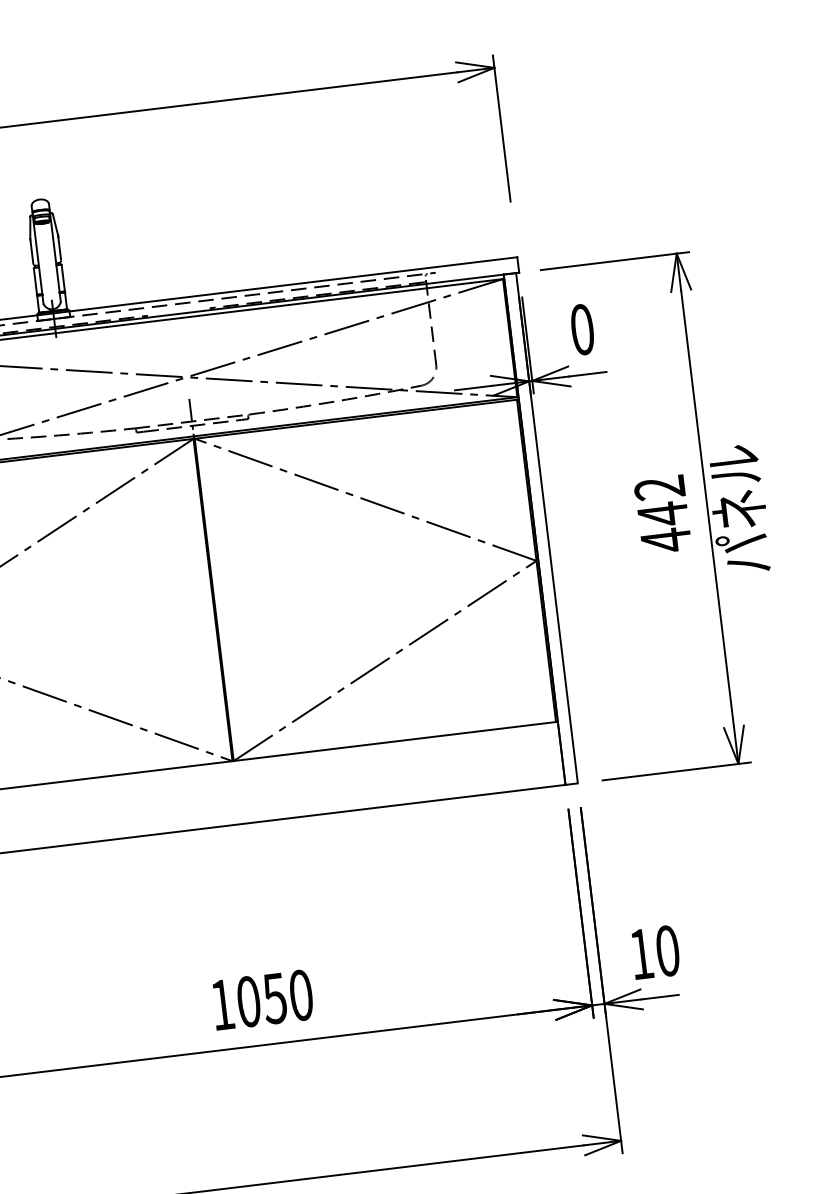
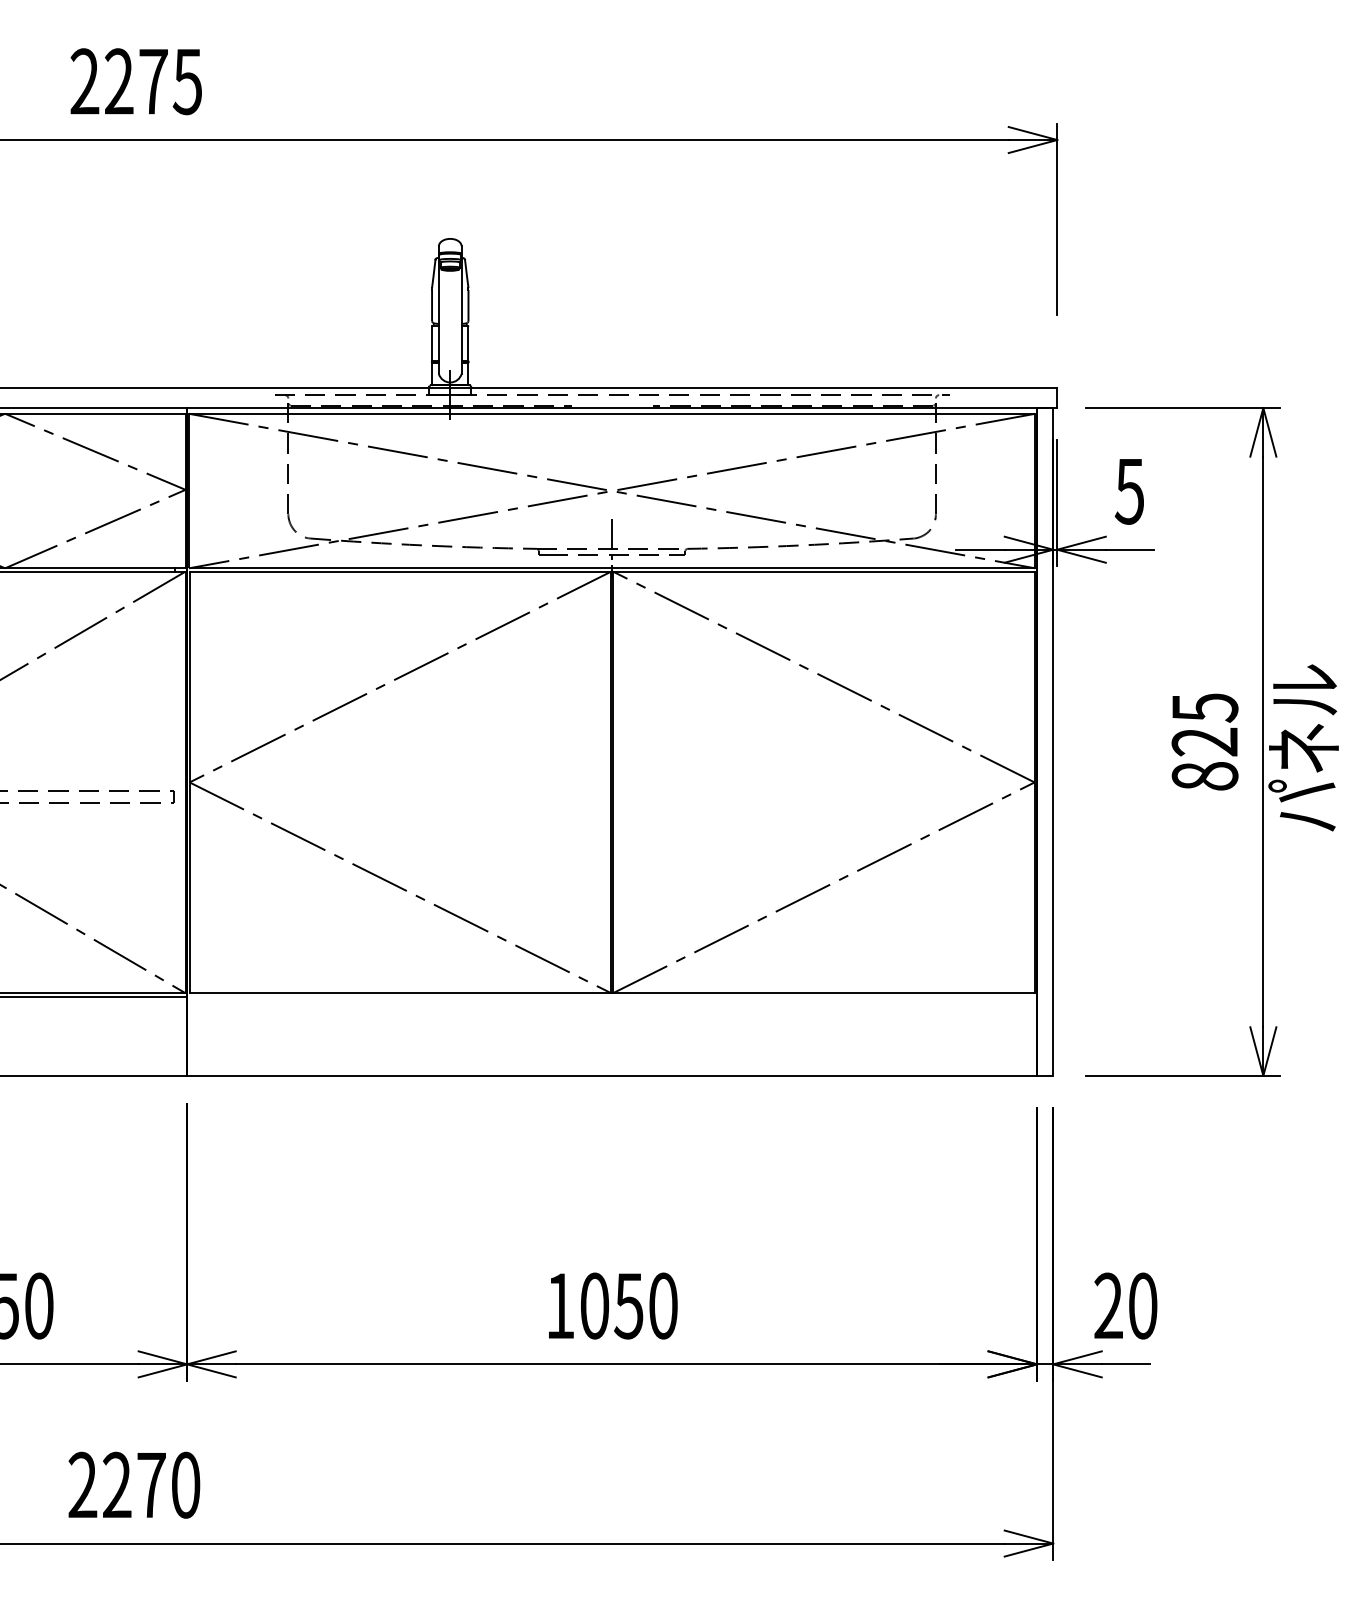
text: (582, 329) -> (1129, 491), 0 -> 5
text: (662, 514) -> (1204, 742), 442 -> 825
text: (641, 953) -> (1108, 1305), 10 -> 20

